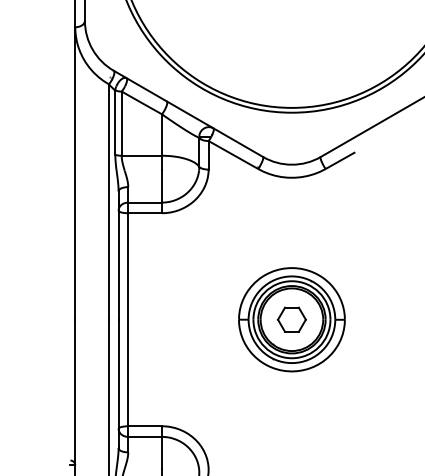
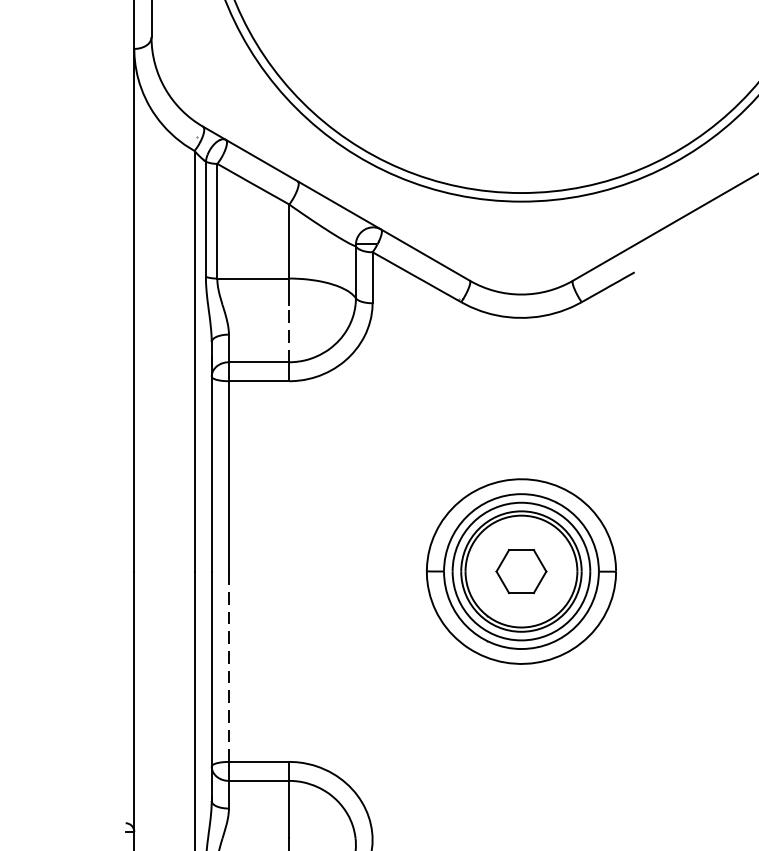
line: (162, 186) -> (290, 333), solid -> dashed
line: (128, 372) -> (229, 665), solid -> dashed

